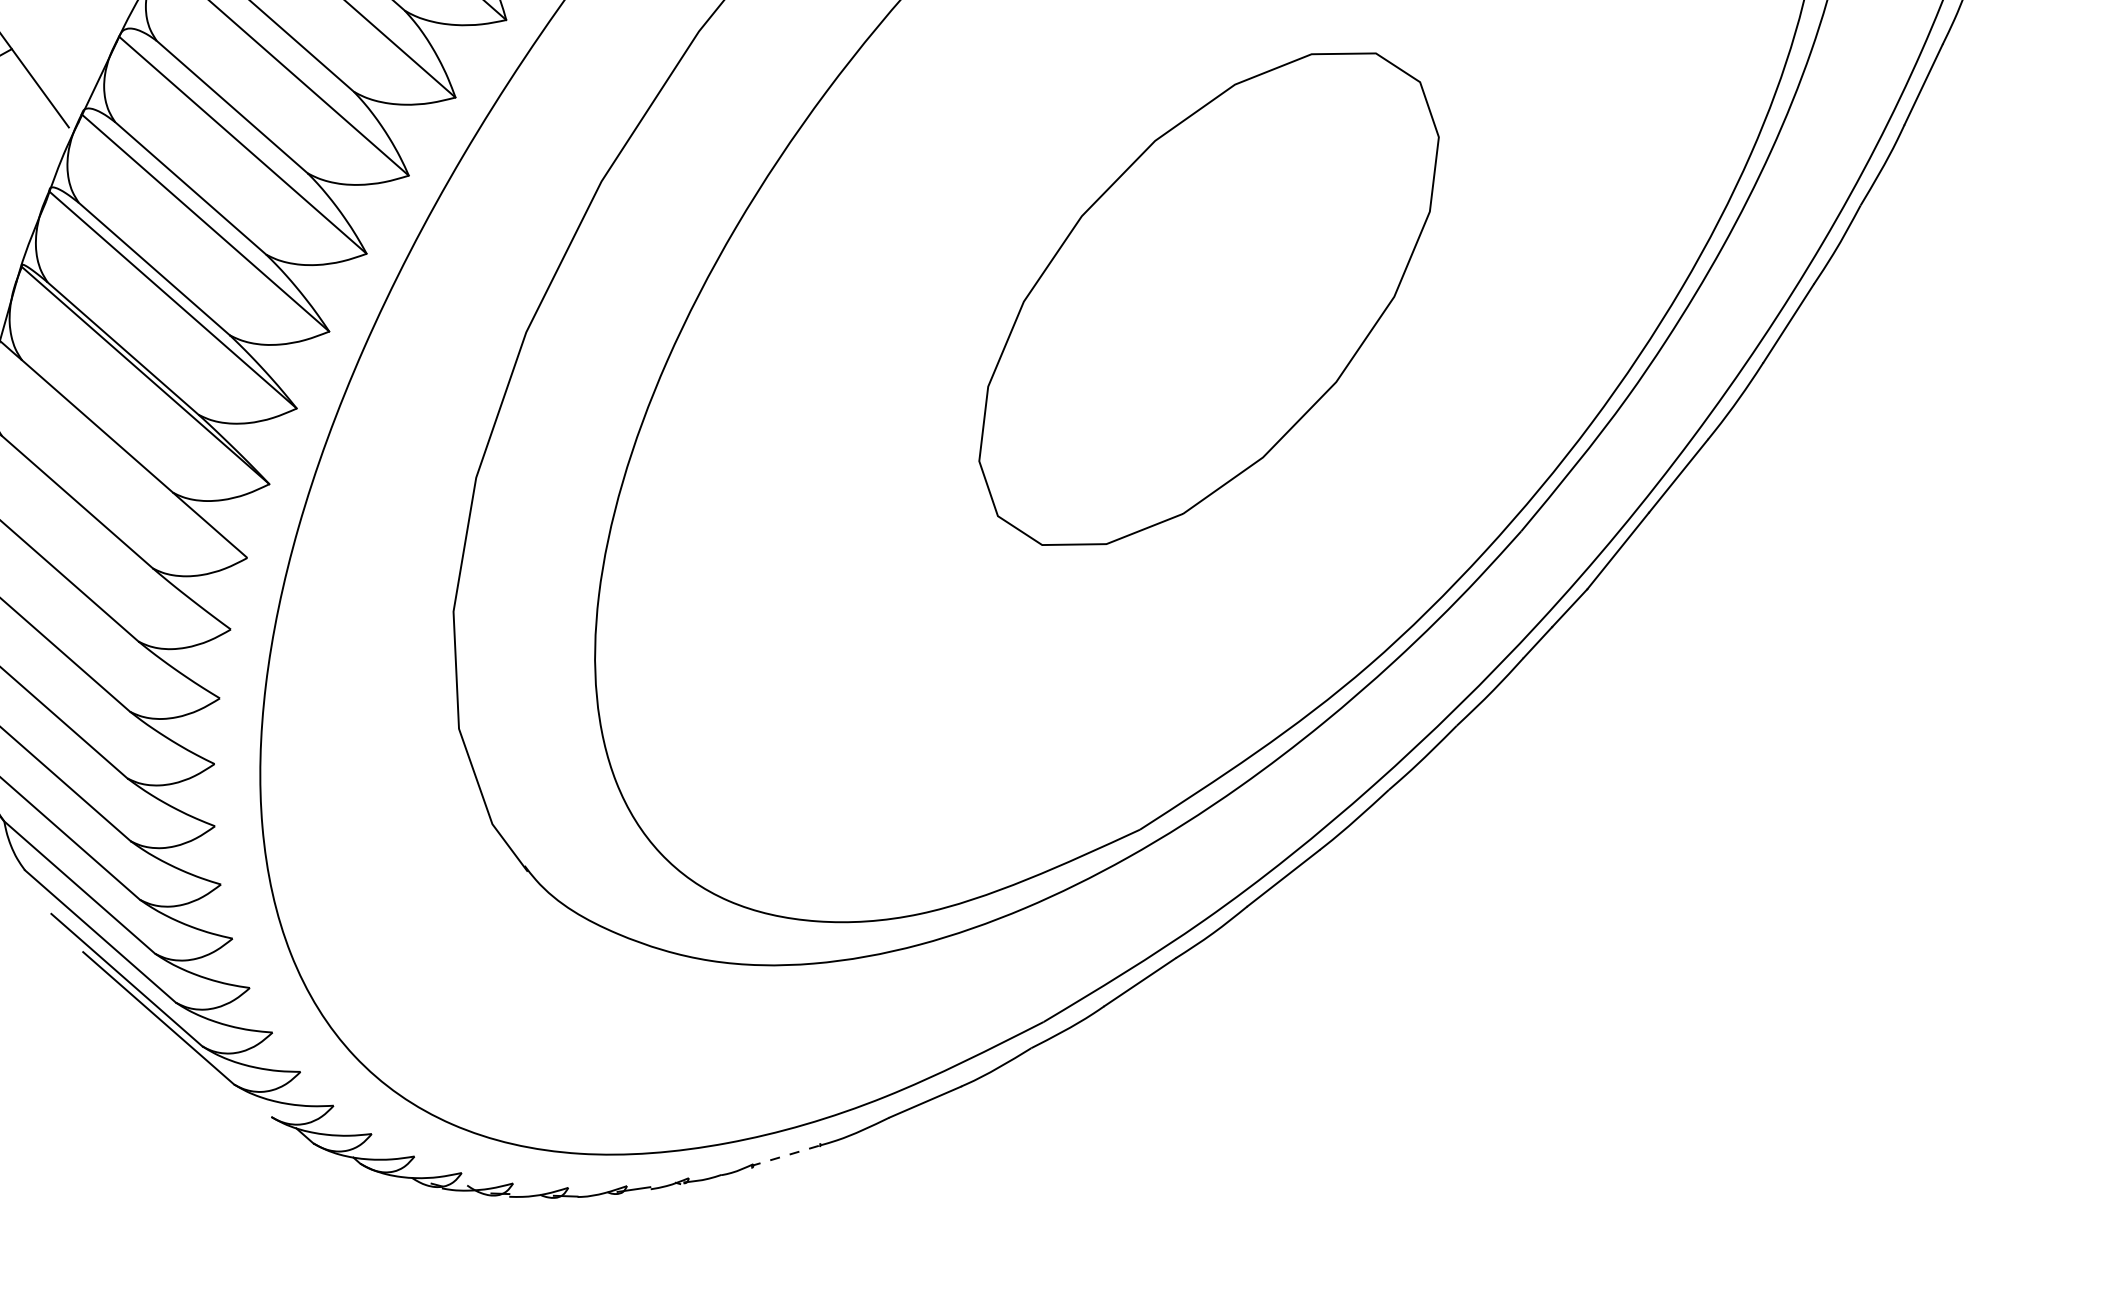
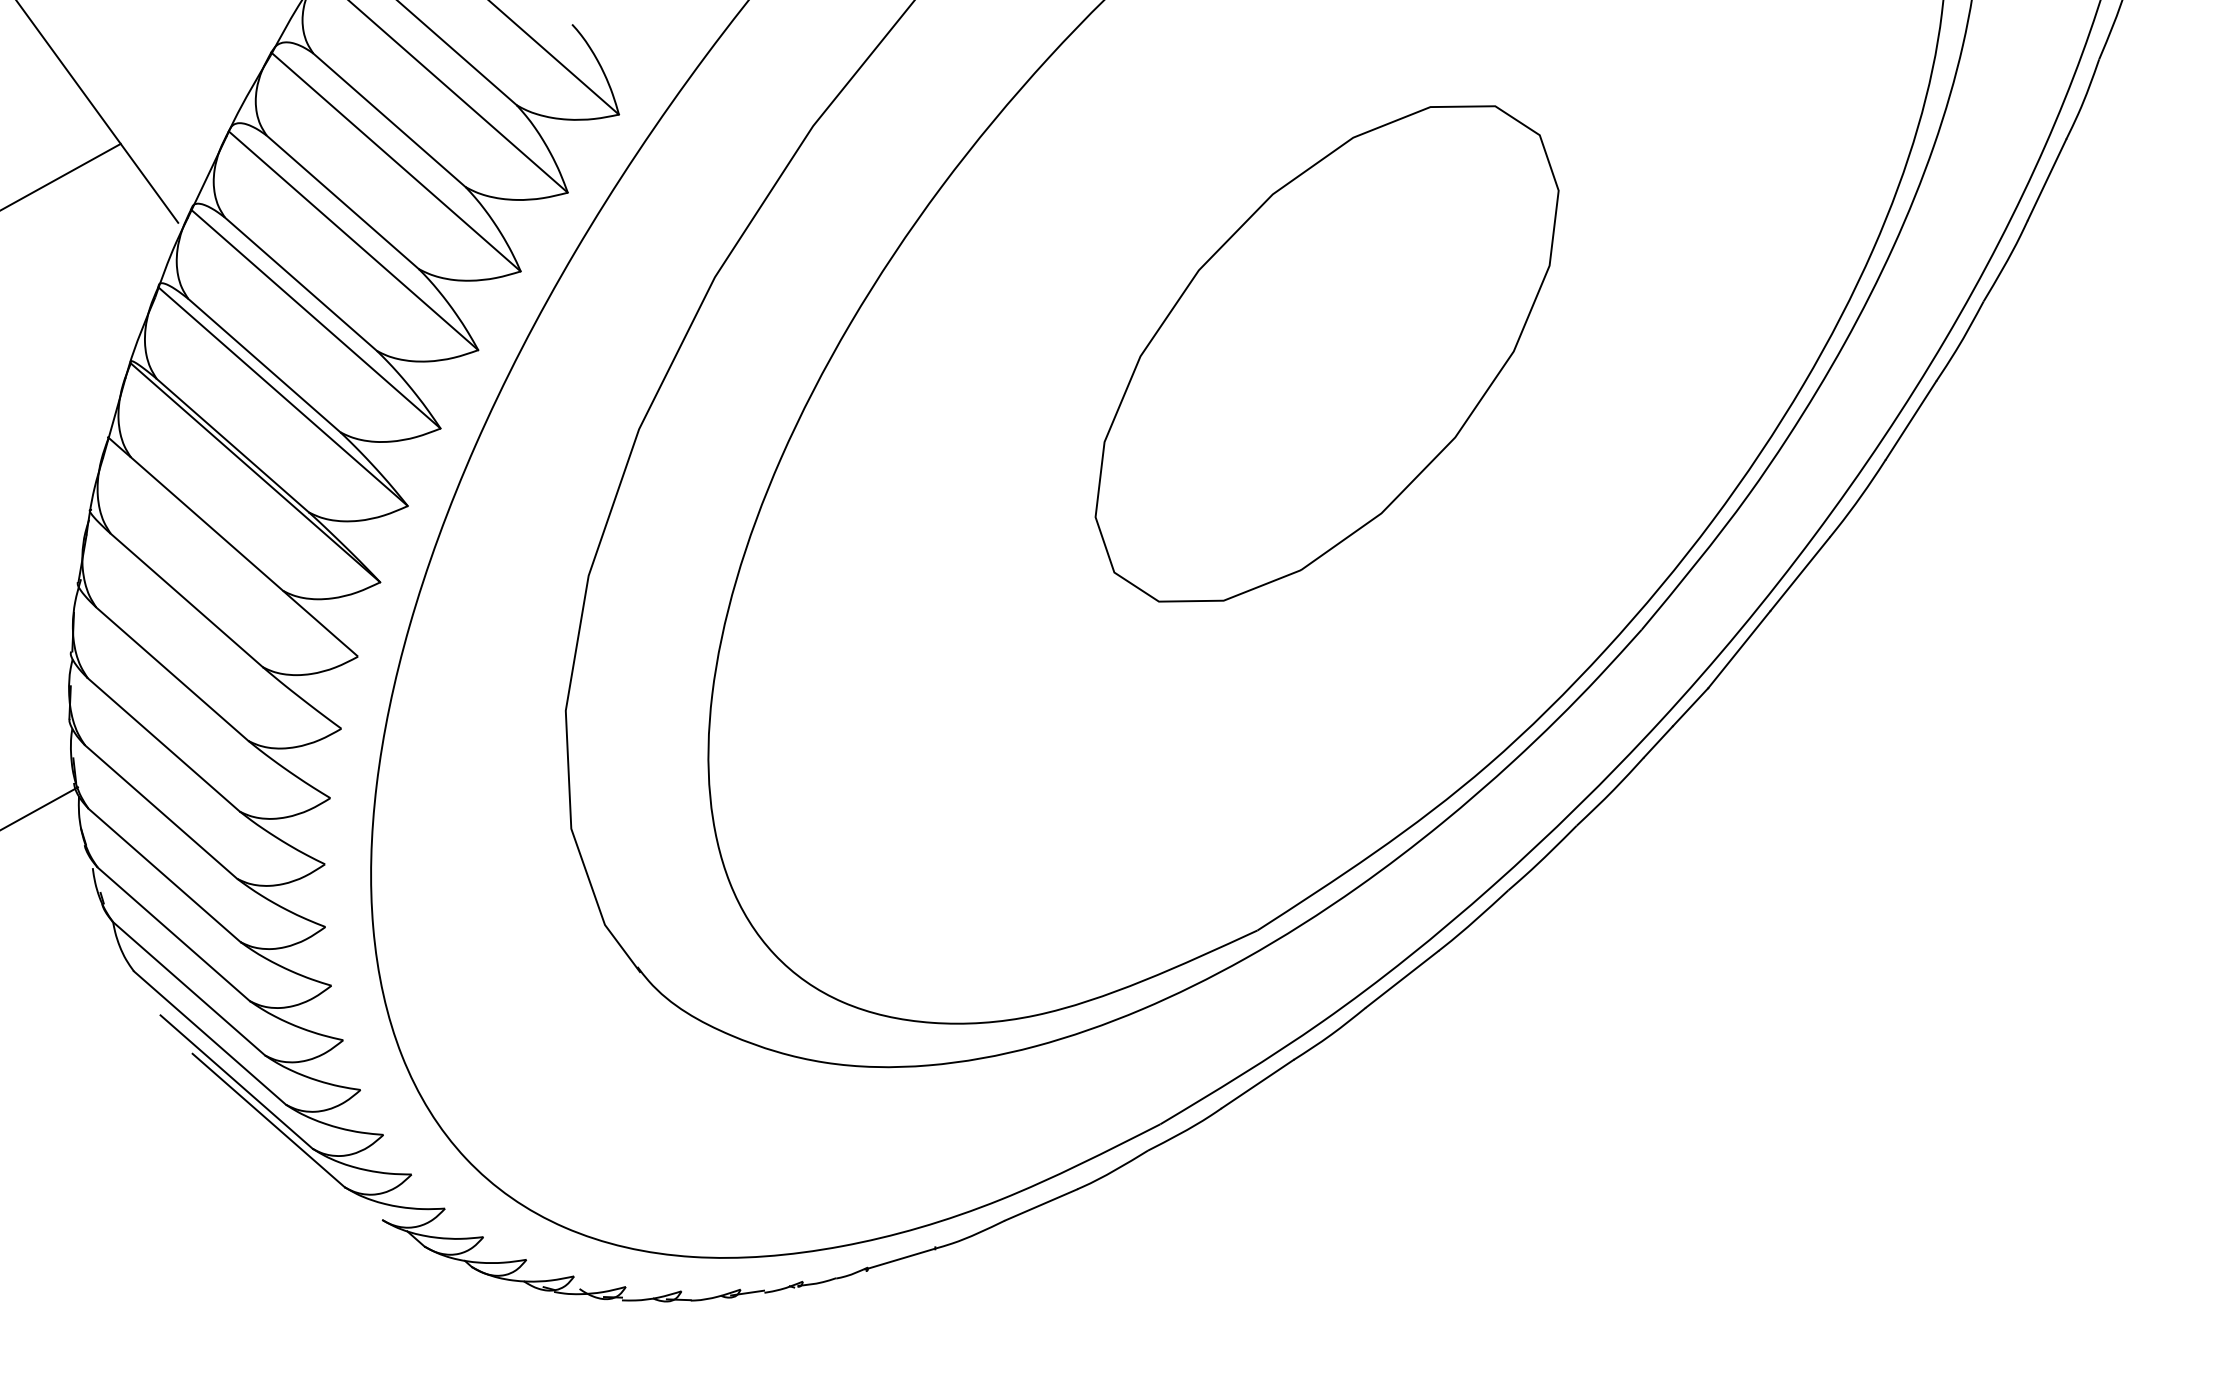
part: (1208, 298) -> (1326, 353), moved
line: (785, 1155) -> (900, 1258), dashed -> solid

